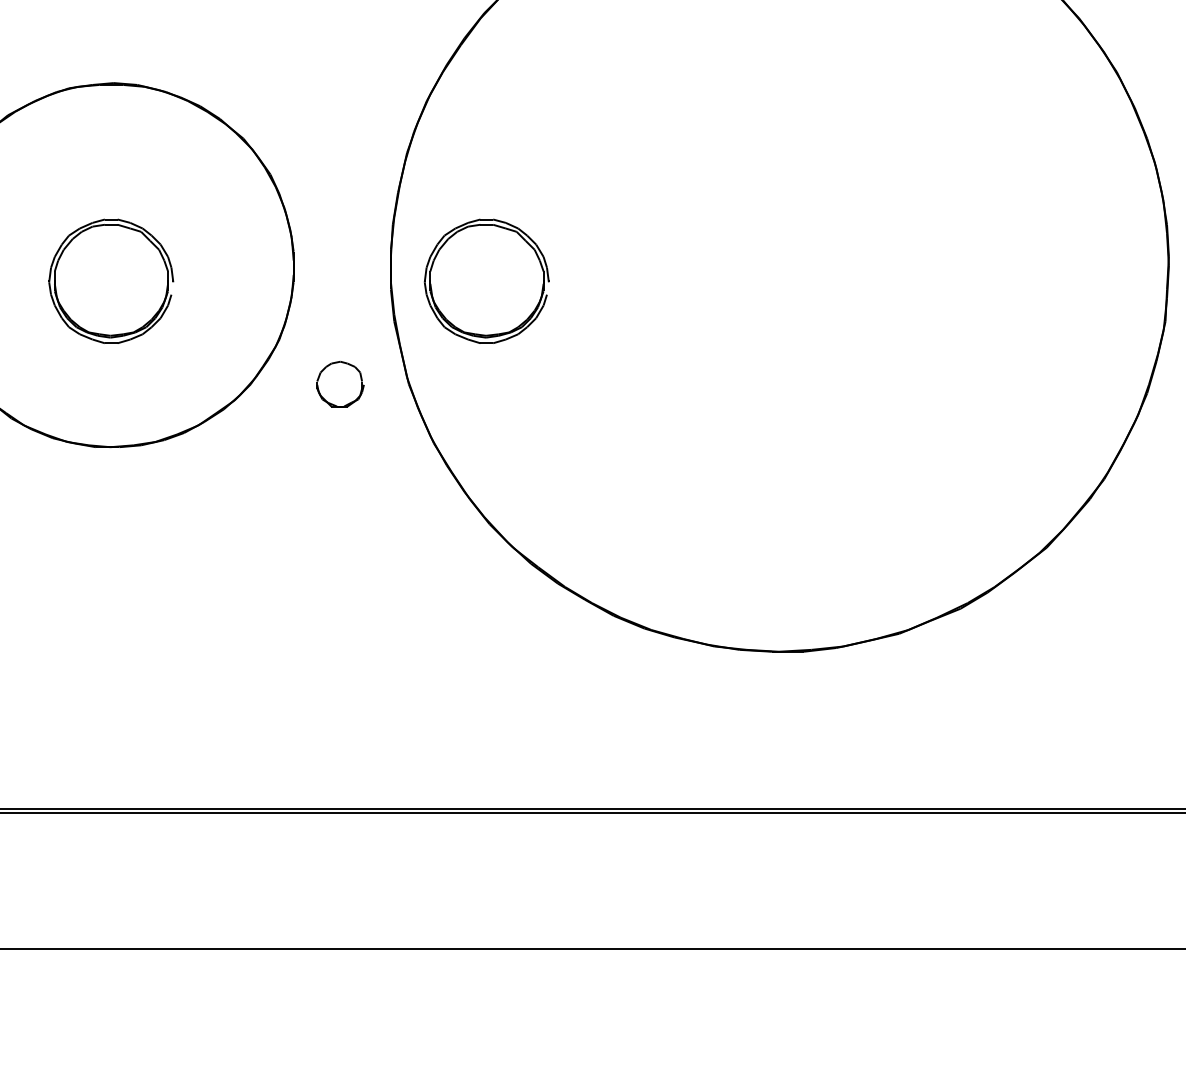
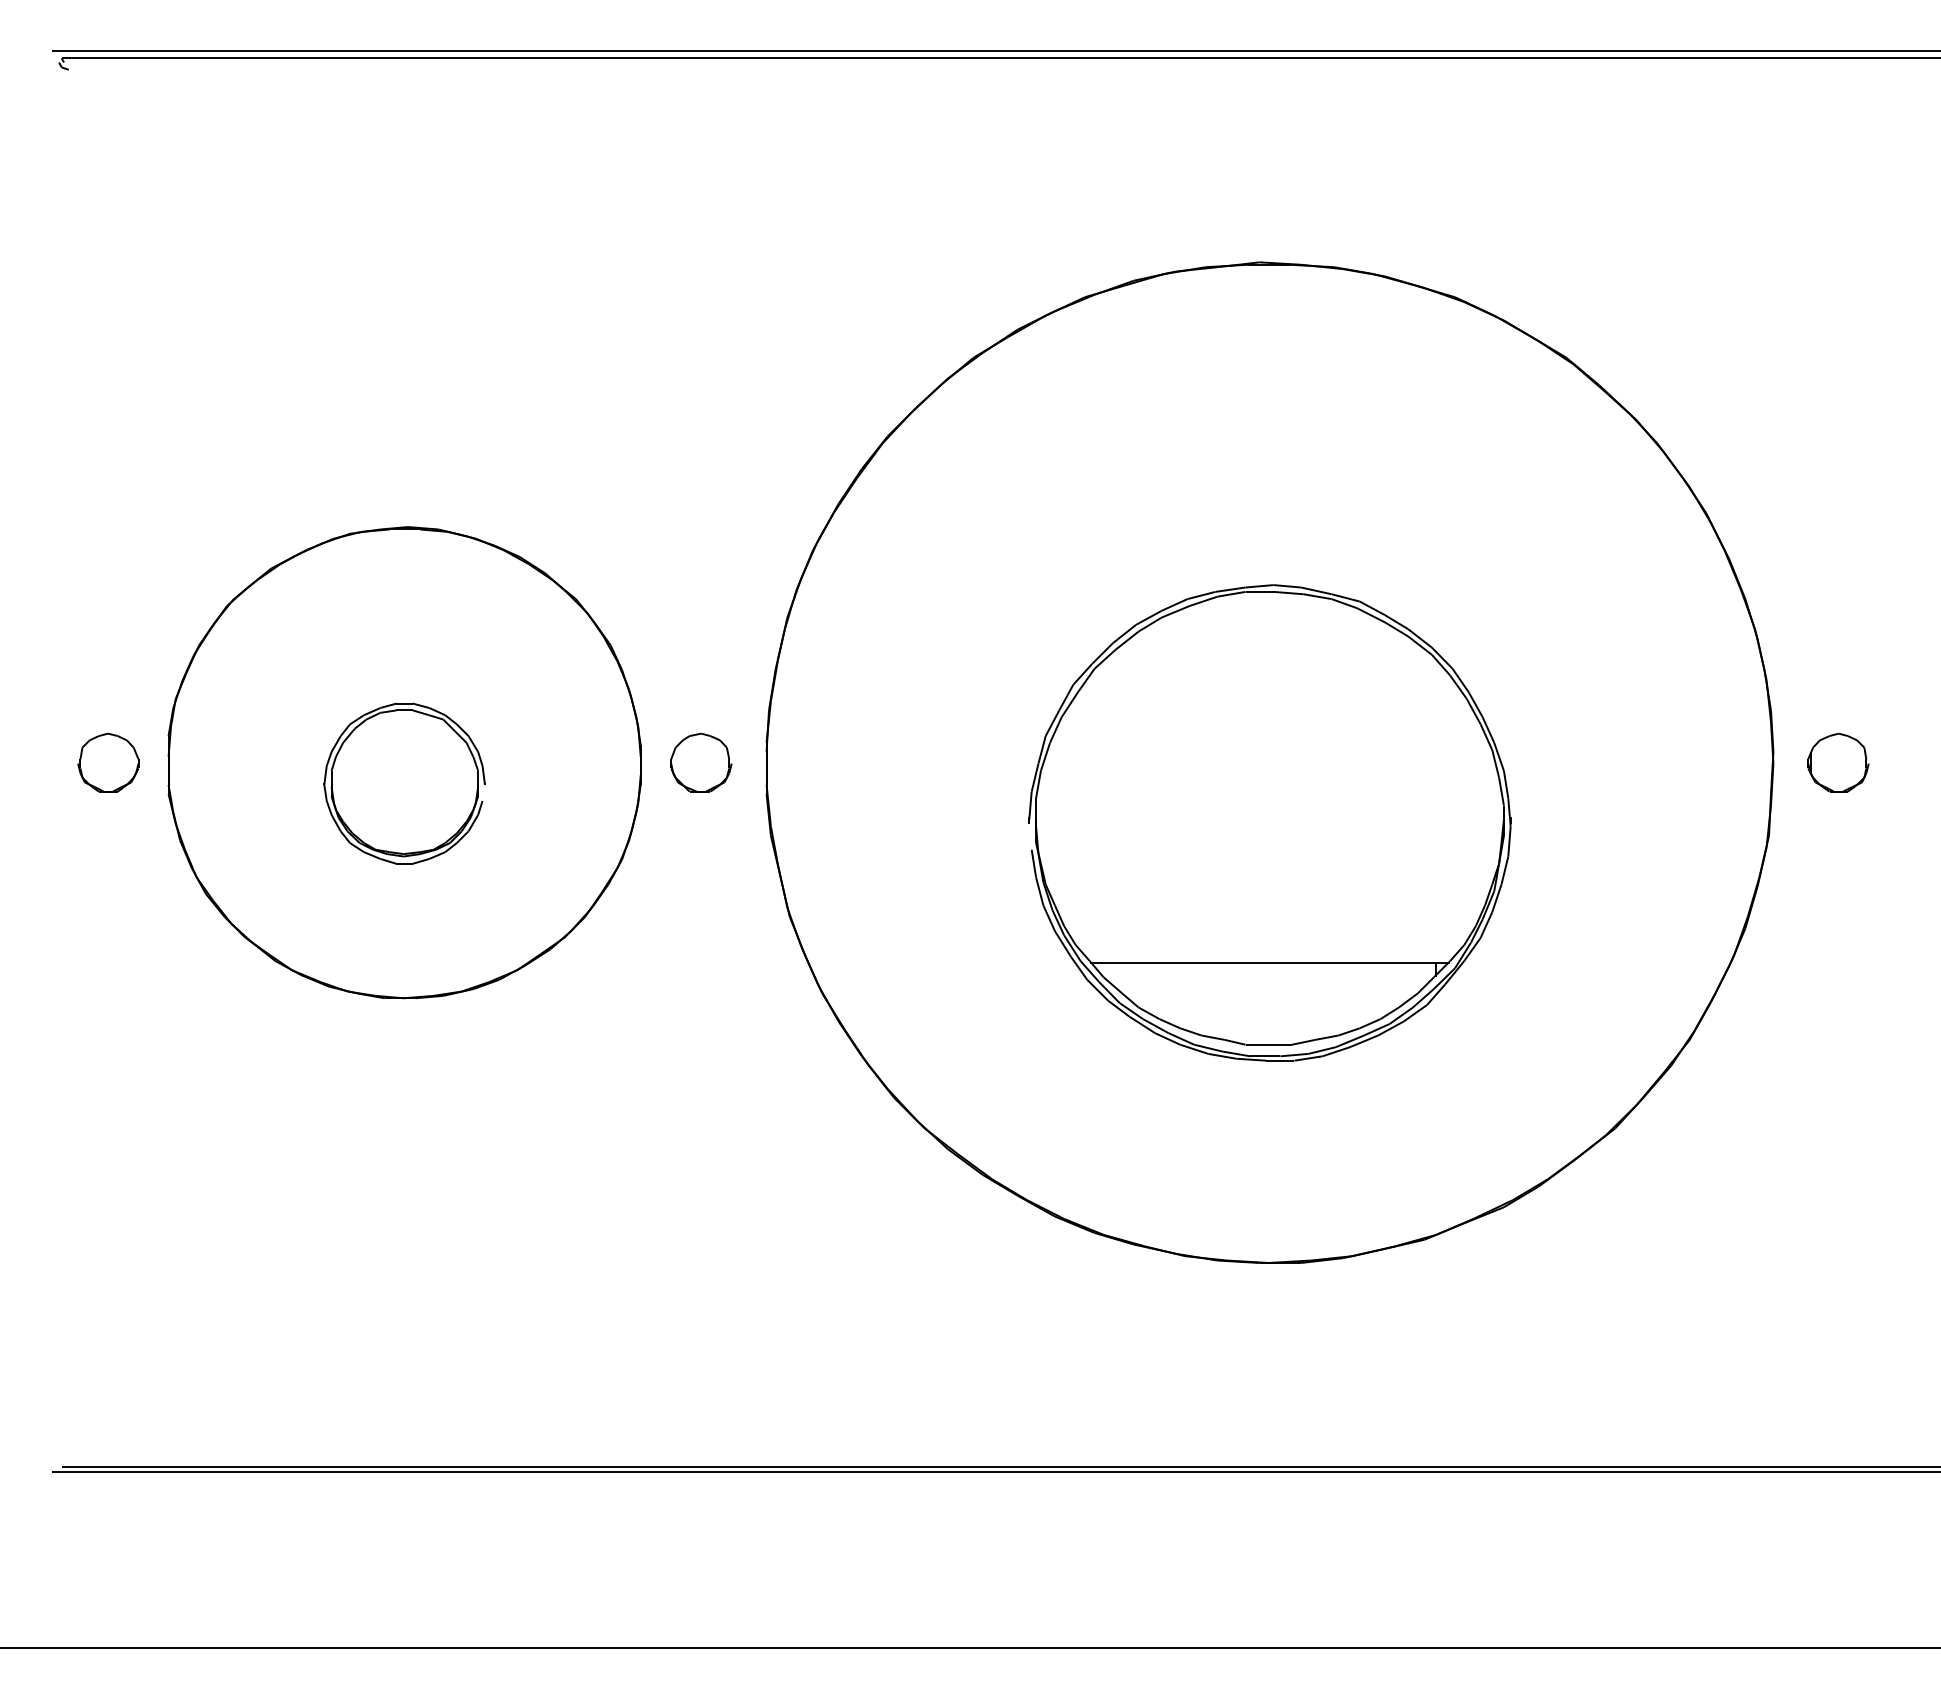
part: (486, 281) -> (890, 783), removed
part: (779, 311) -> (1269, 822), added
part: (340, 384) -> (701, 762), moved

